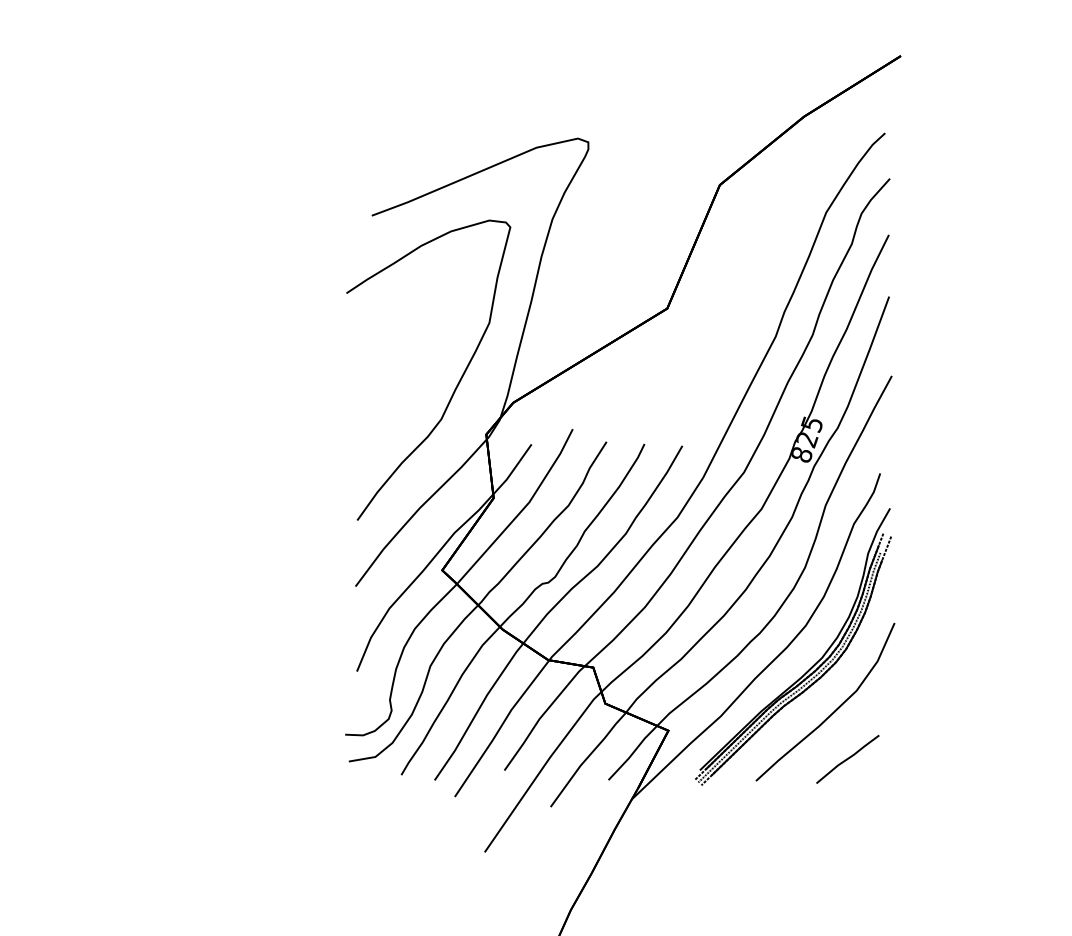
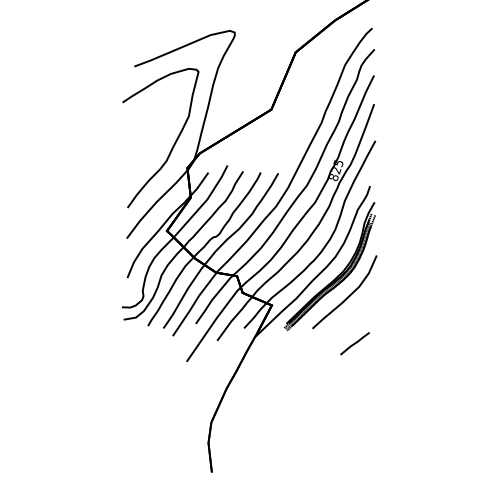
line: (846, 758) -> (354, 343), moved

